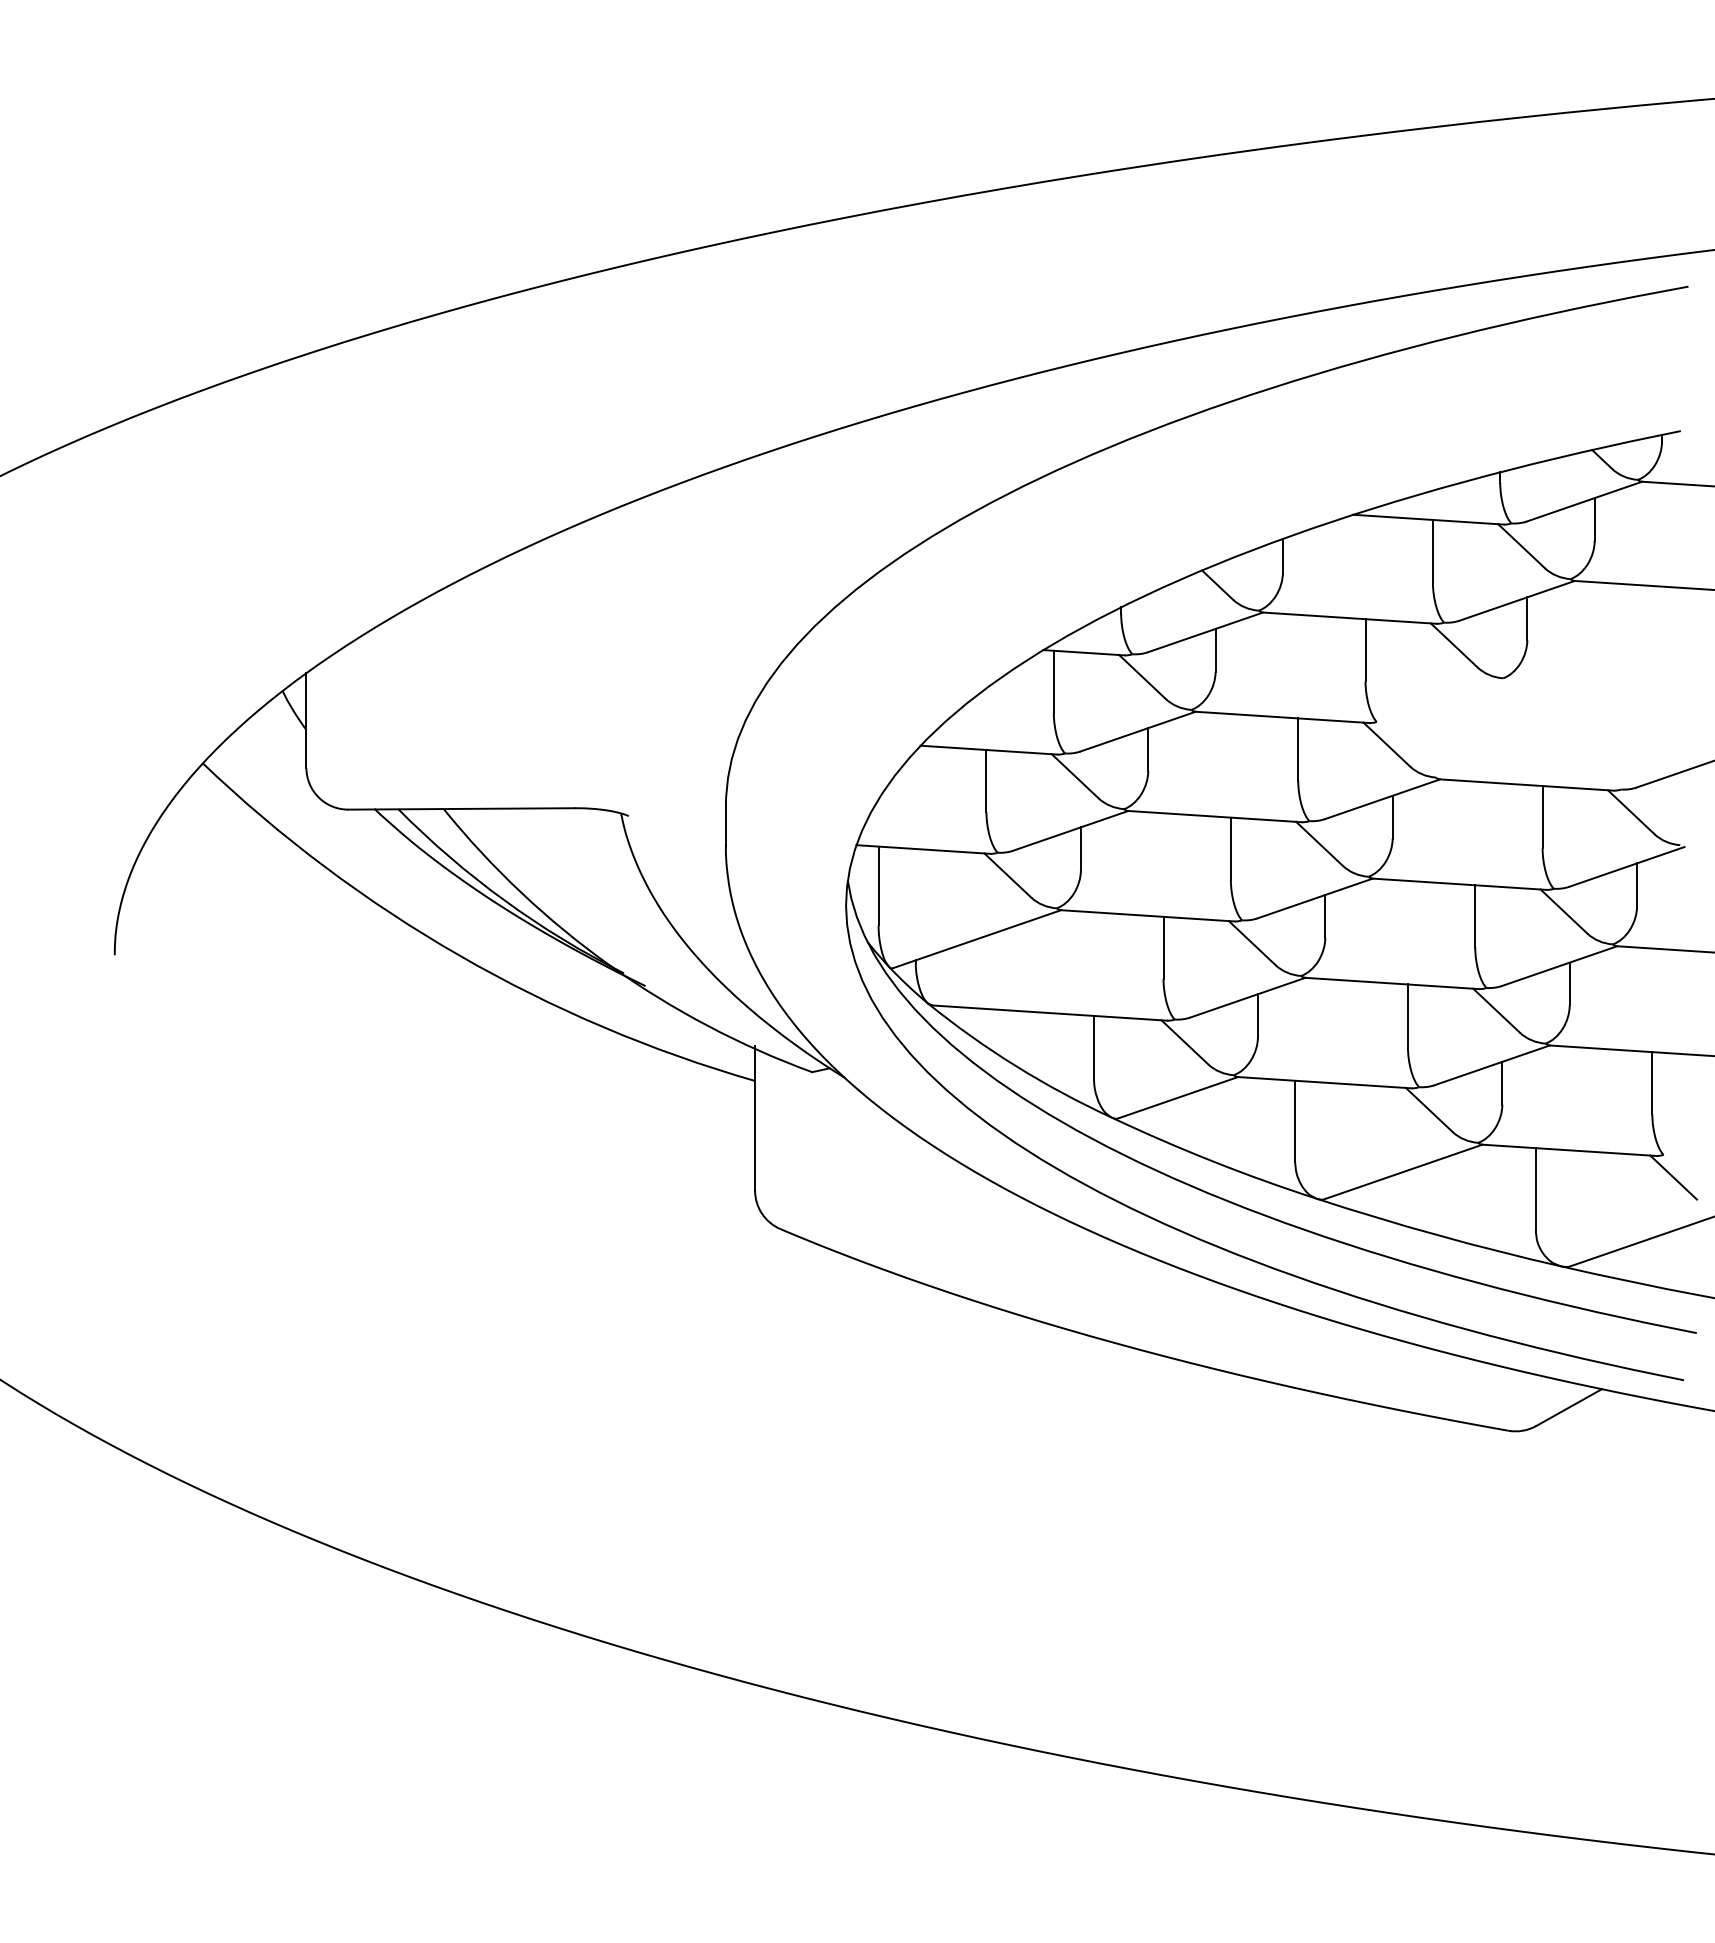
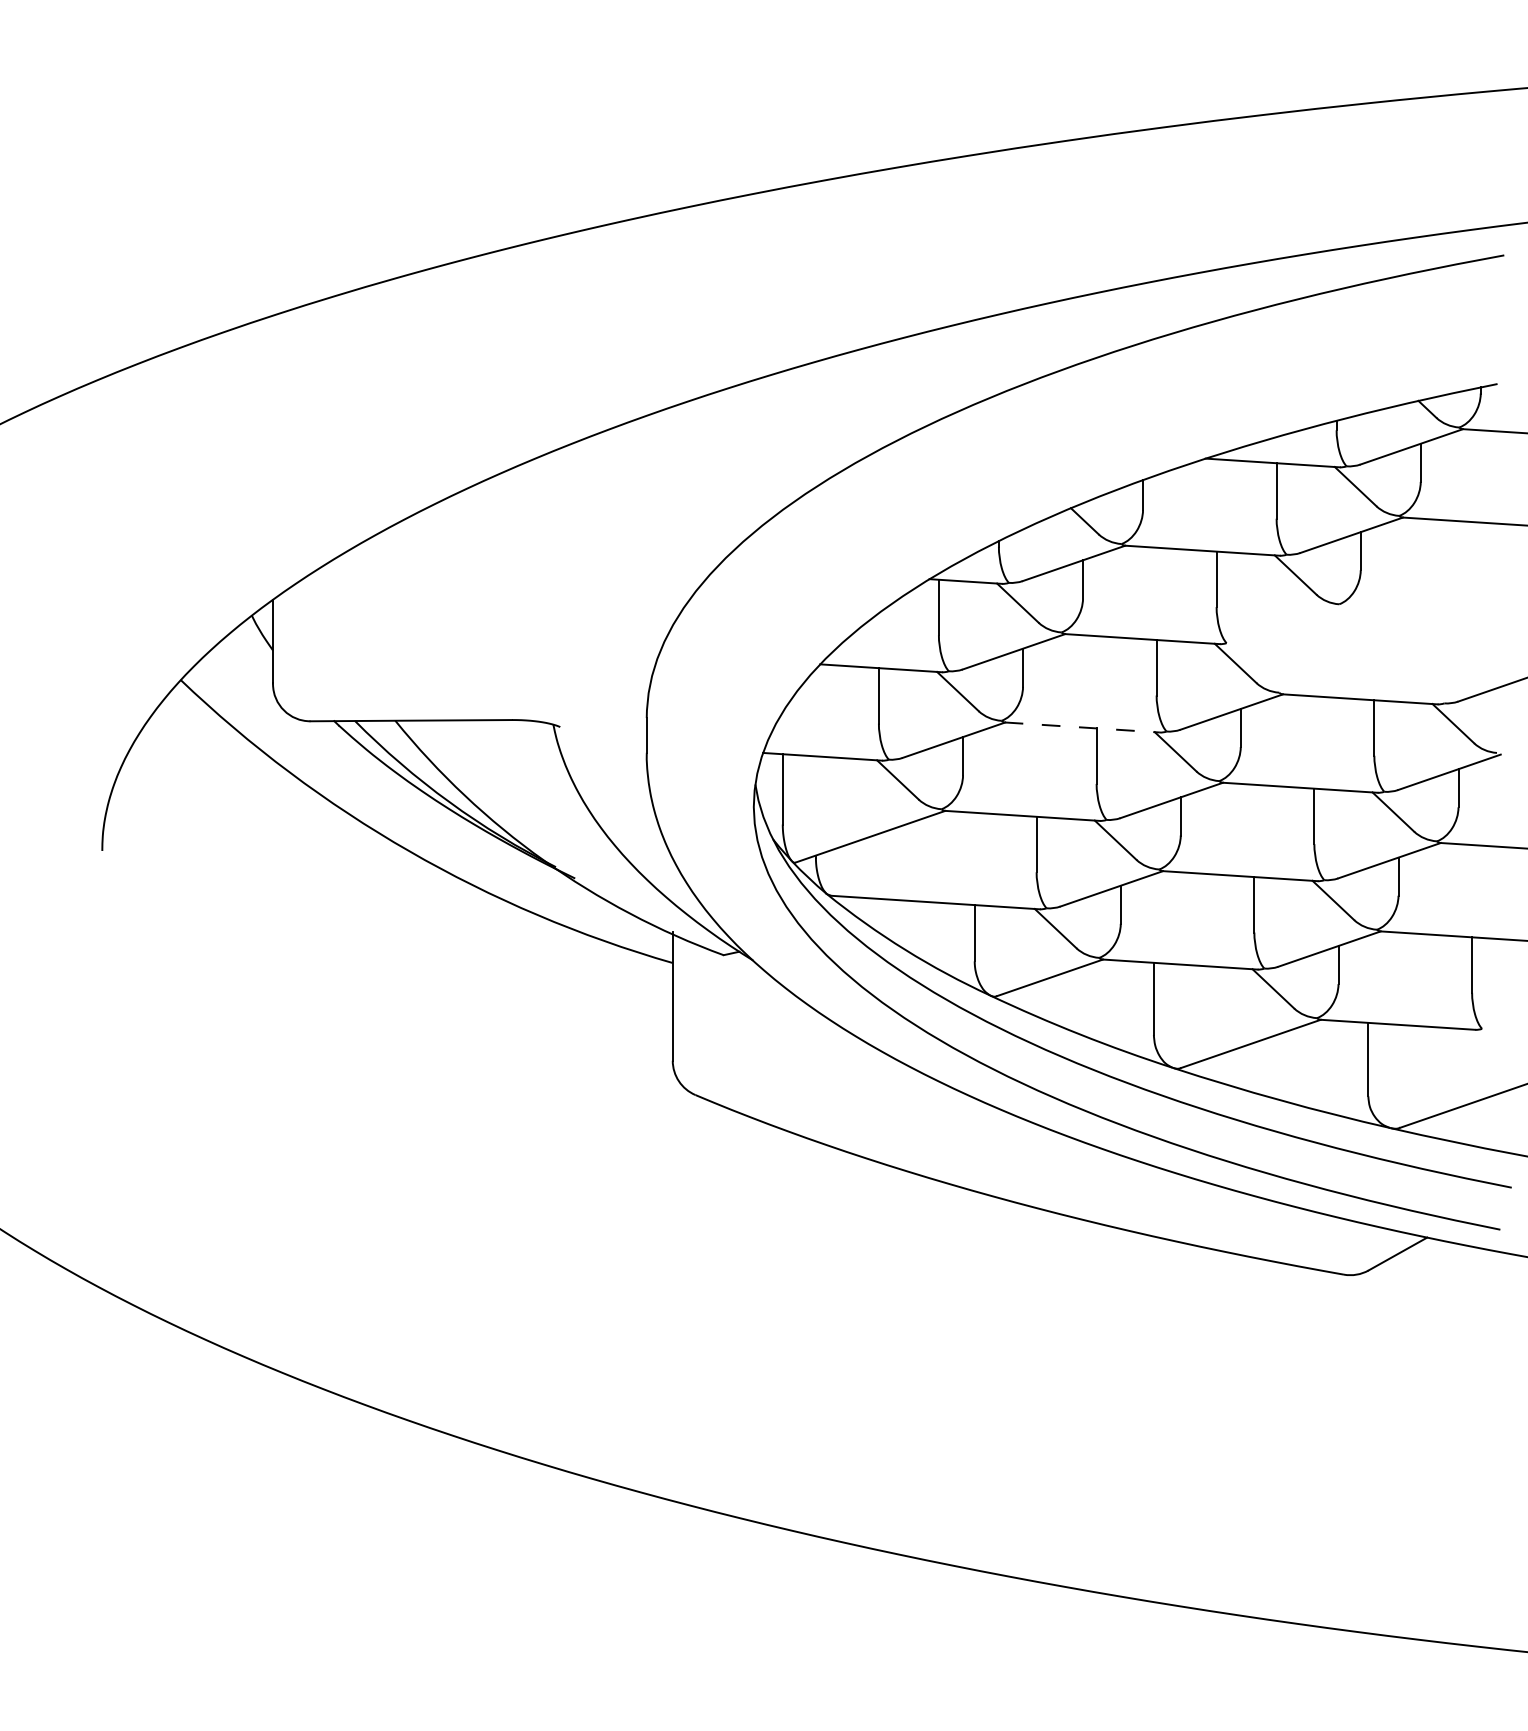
line: (1215, 816) -> (1082, 727), solid -> dashed
line: (1673, 1177) -> (1490, 1049), removed

